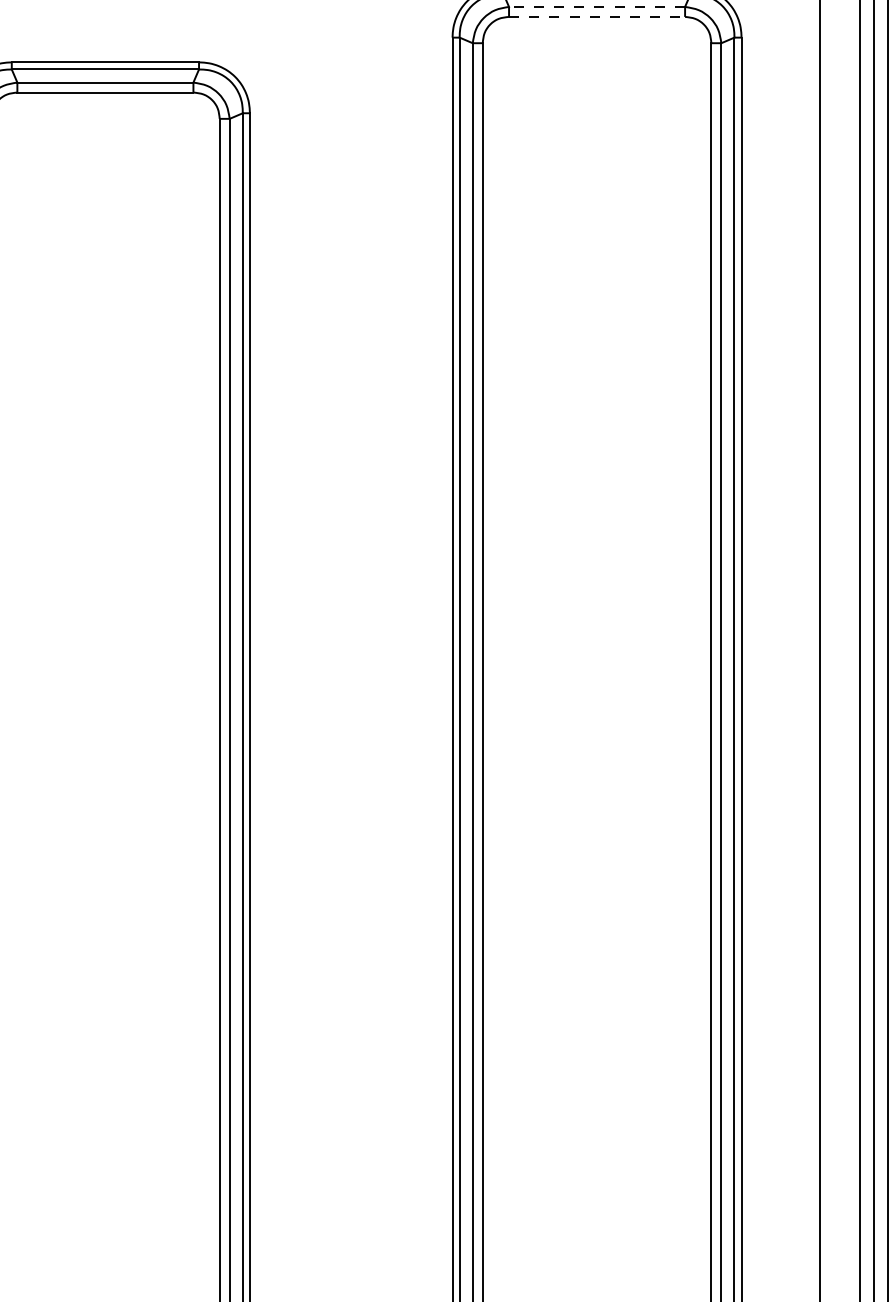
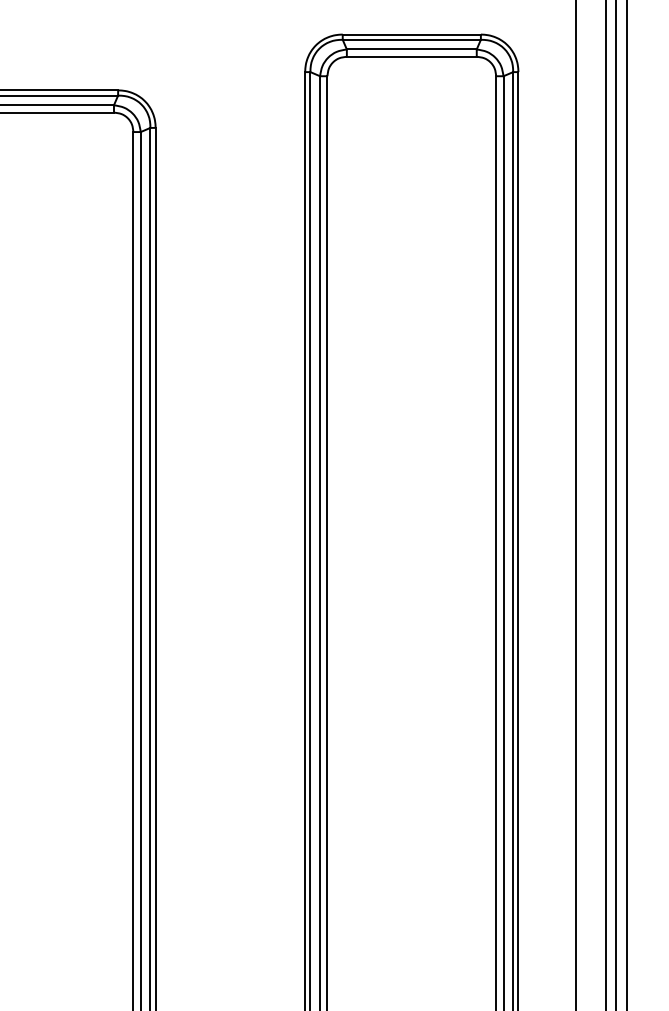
line: (596, 6) -> (411, 49), dashed -> solid
line: (596, 16) -> (411, 56), dashed -> solid

